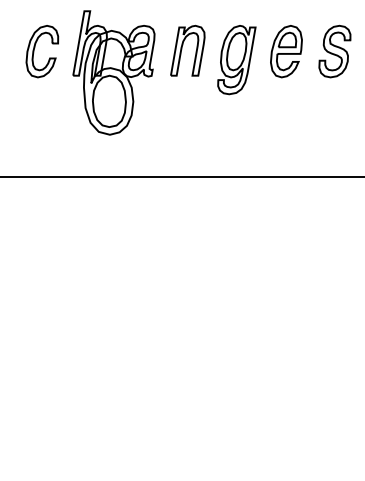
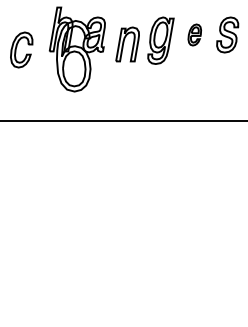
part: (42, 50) -> (21, 49), moved
part: (187, 50) -> (127, 44), moved
part: (286, 50) -> (194, 34), size x0.6

